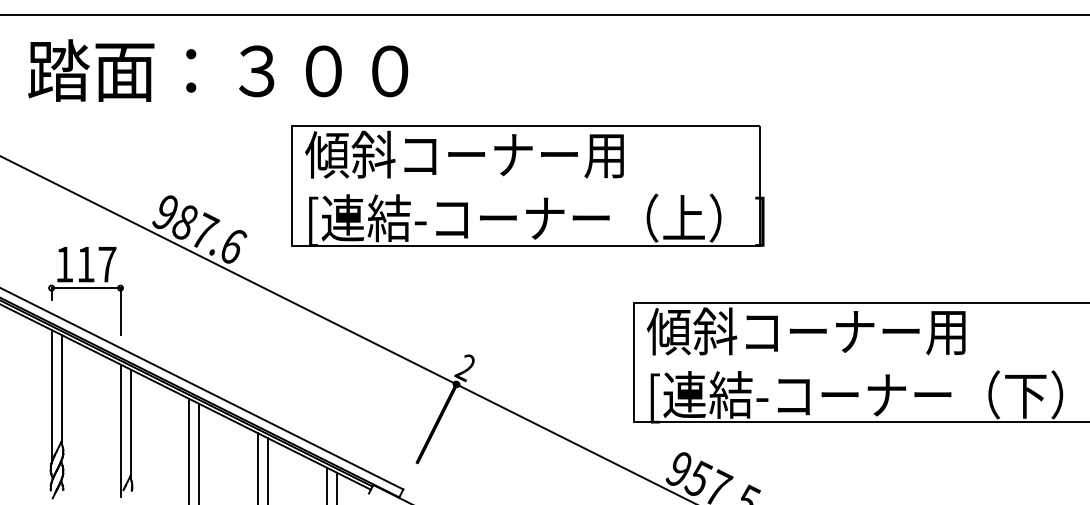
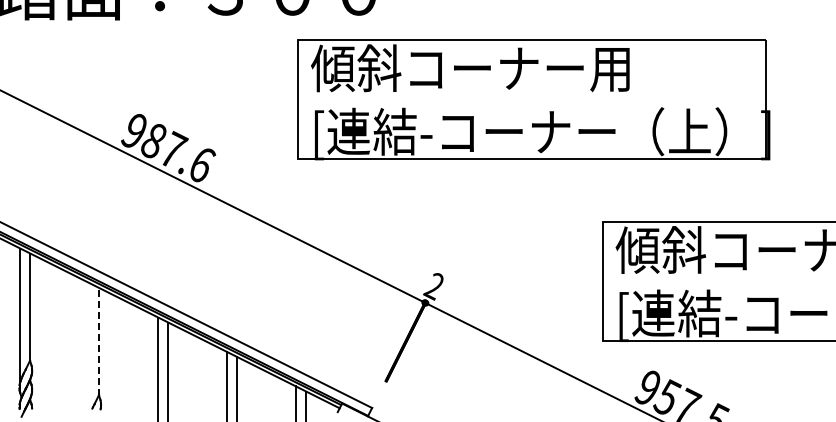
part: (527, 185) -> (533, 99), moved
part: (85, 291) -> (54, 210), removed
line: (130, 423) -> (99, 342), solid -> dashed
line: (120, 430) -> (89, 349), removed

